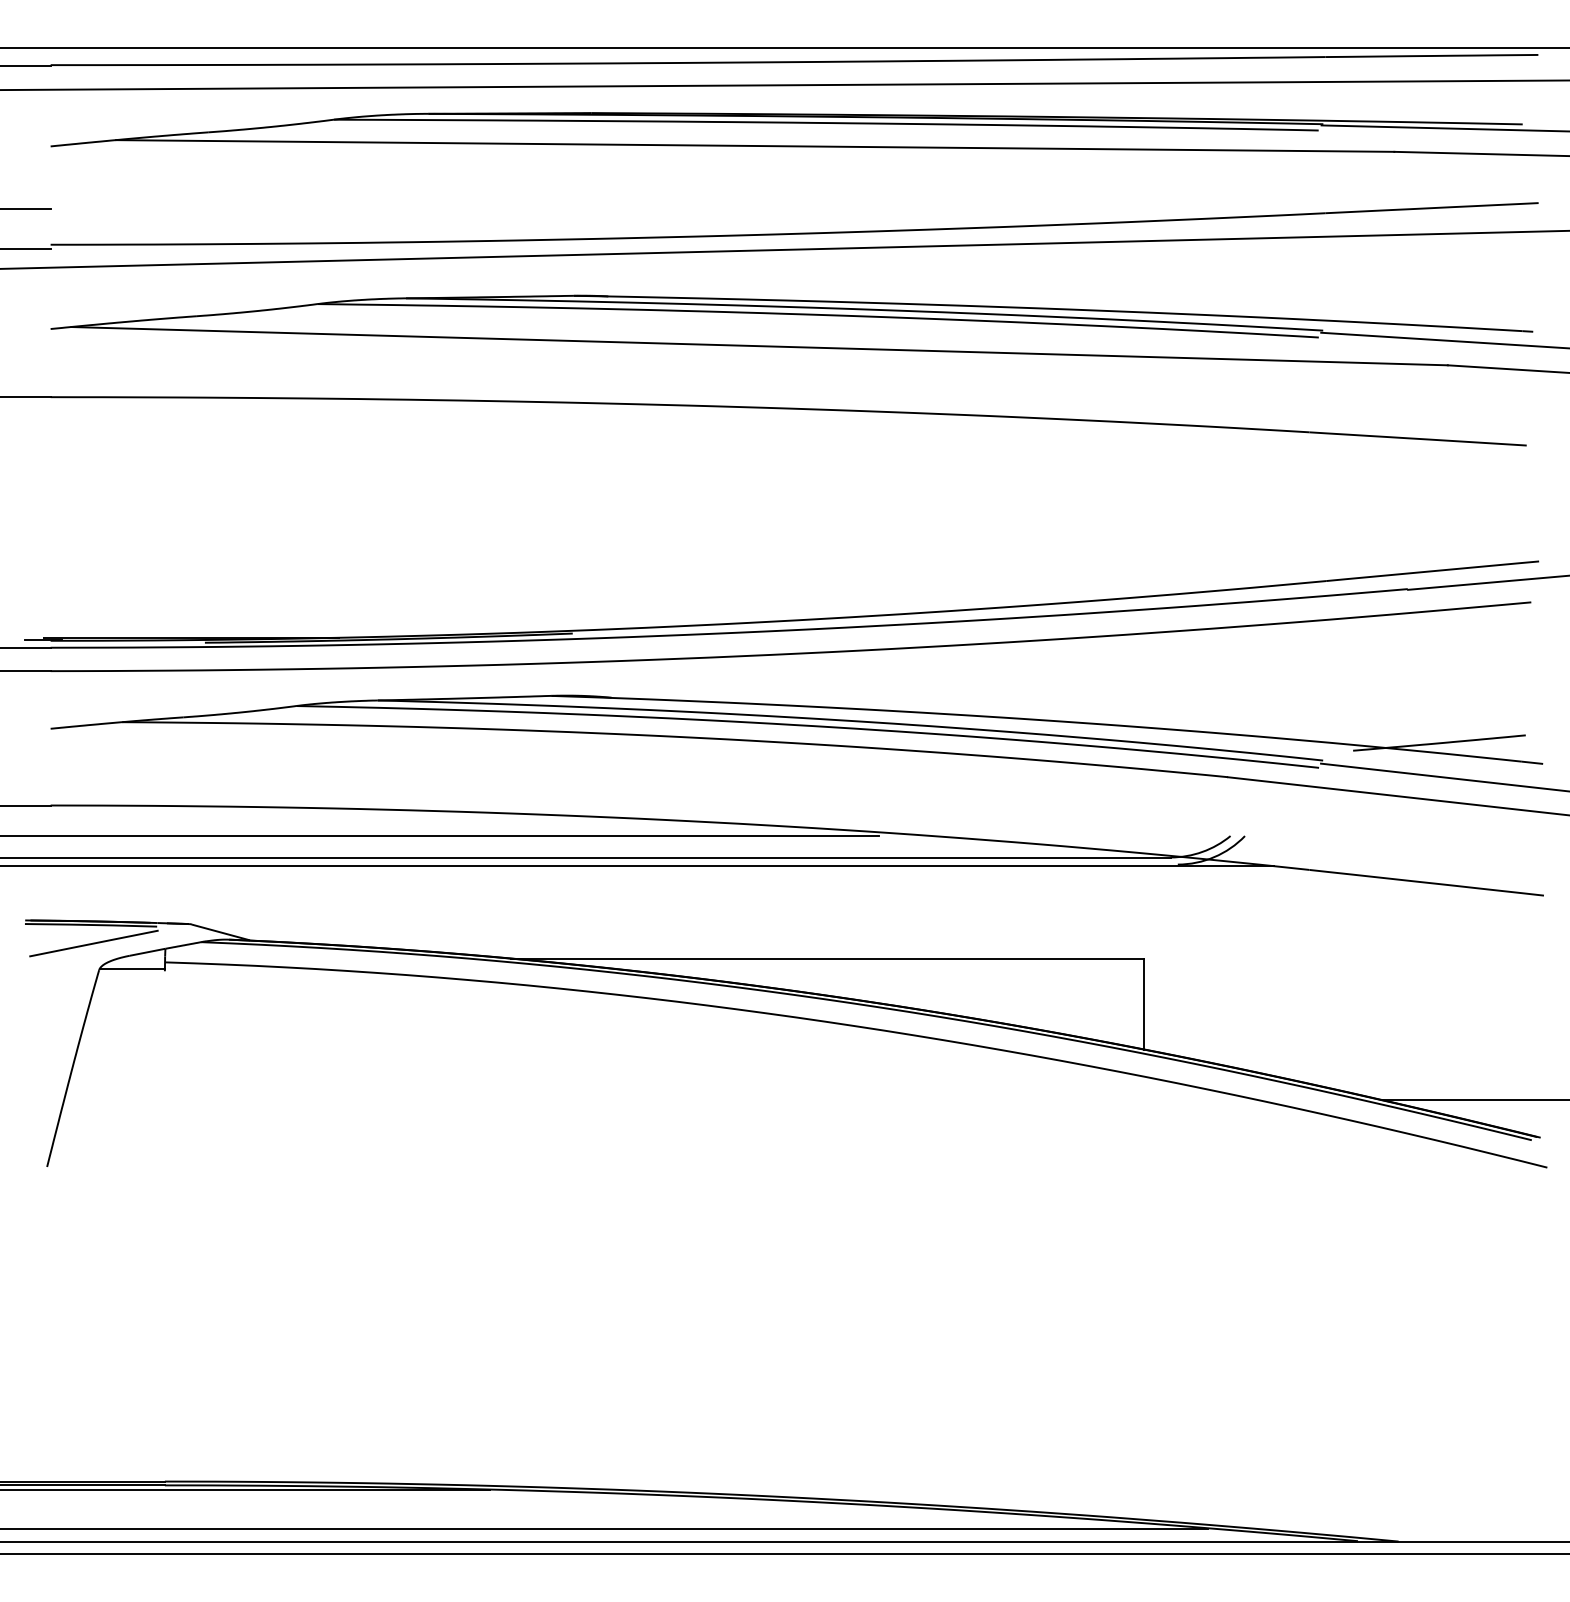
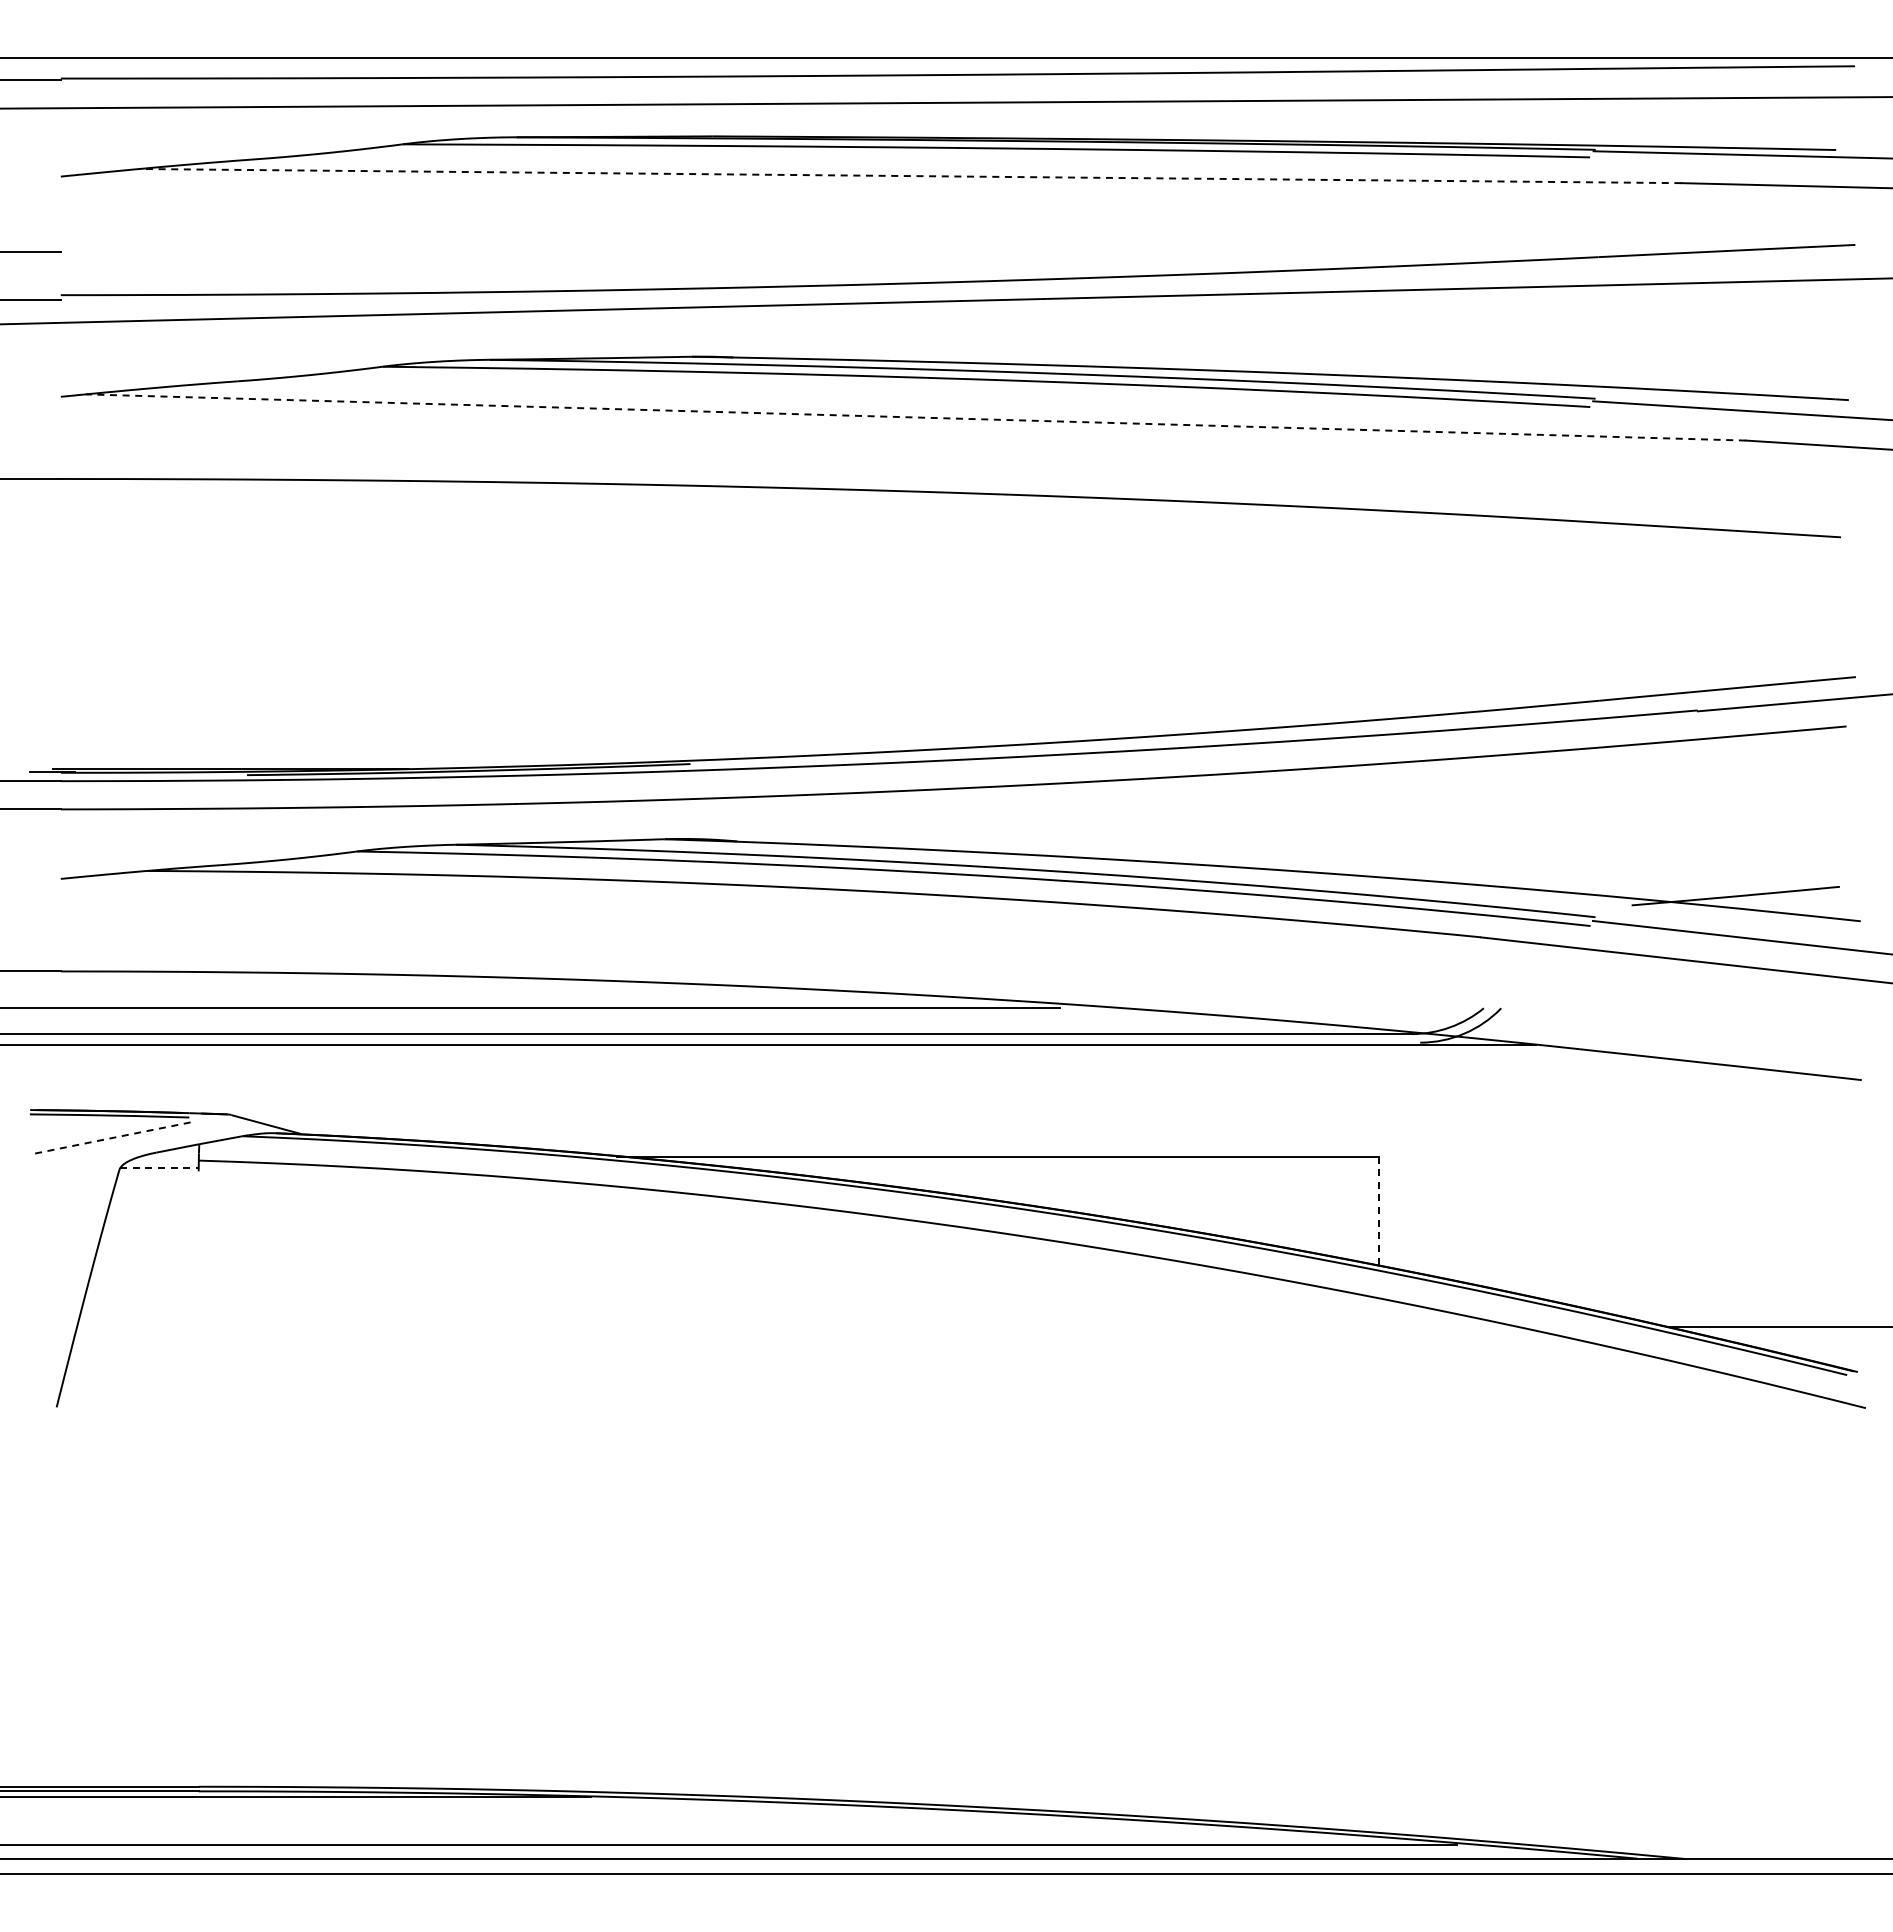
line: (755, 146) -> (910, 176), solid -> dashed
line: (759, 346) -> (915, 417), solid -> dashed
line: (94, 943) -> (113, 1137), solid -> dashed
line: (132, 968) -> (159, 1168), solid -> dashed
line: (1144, 1004) -> (1379, 1211), solid -> dashed

